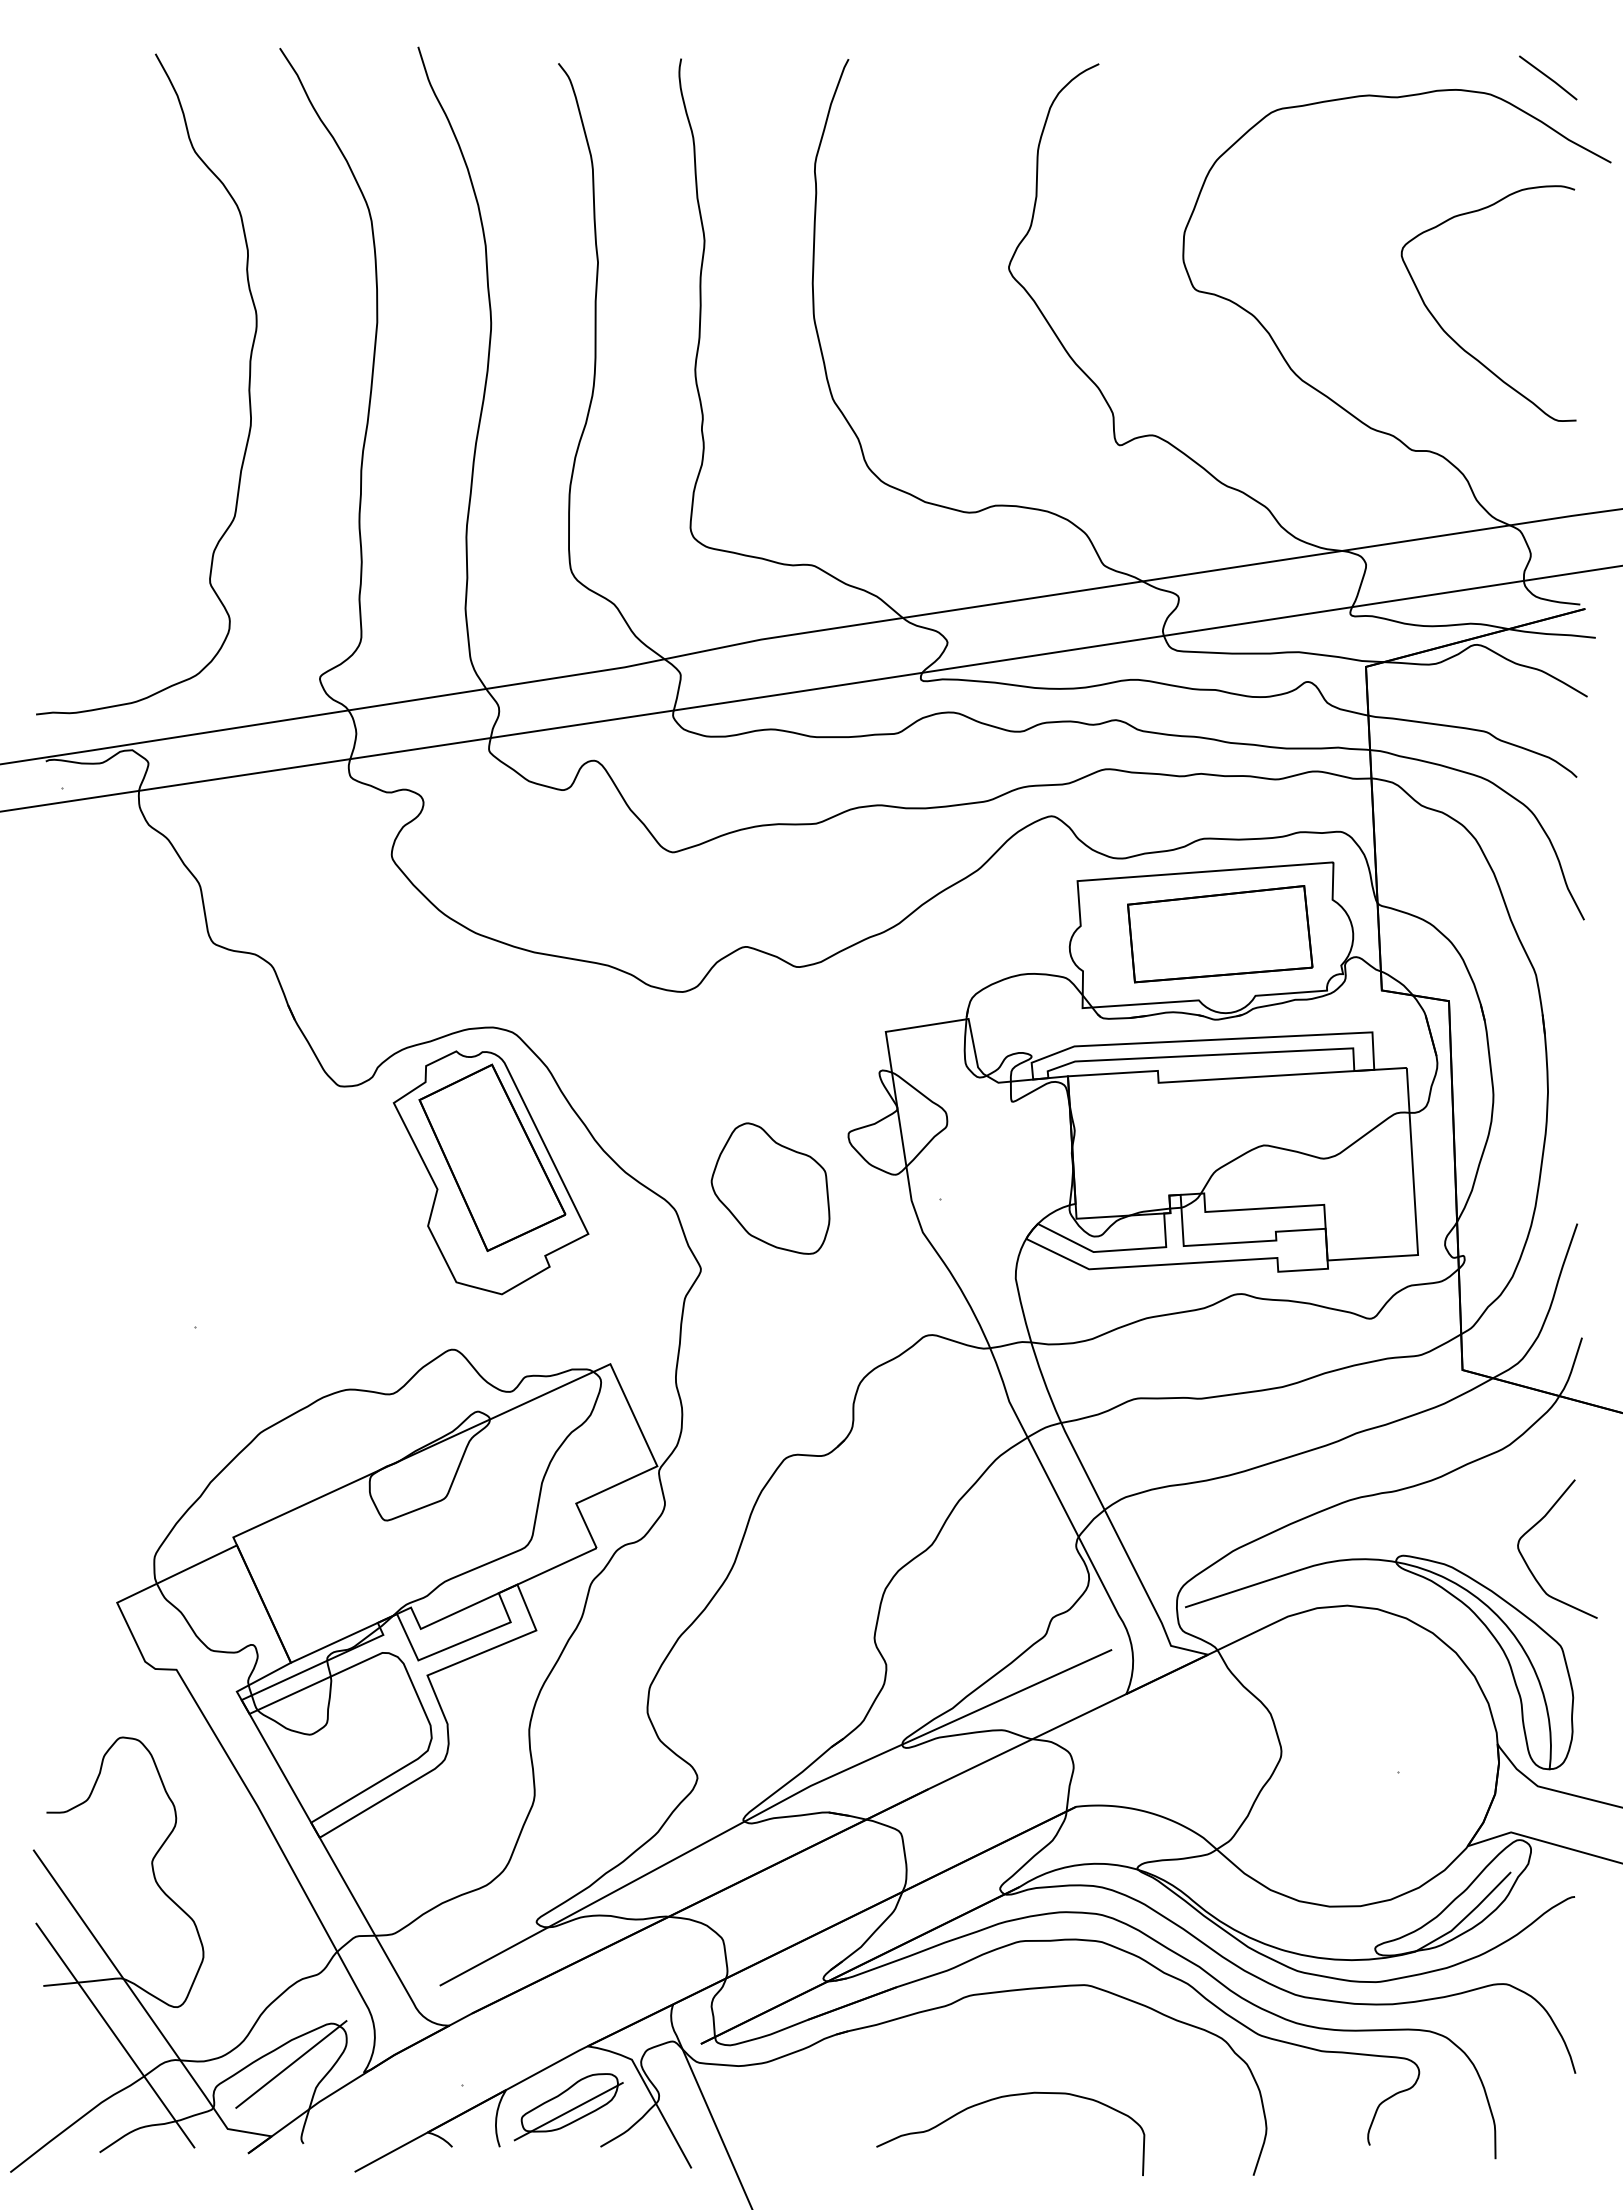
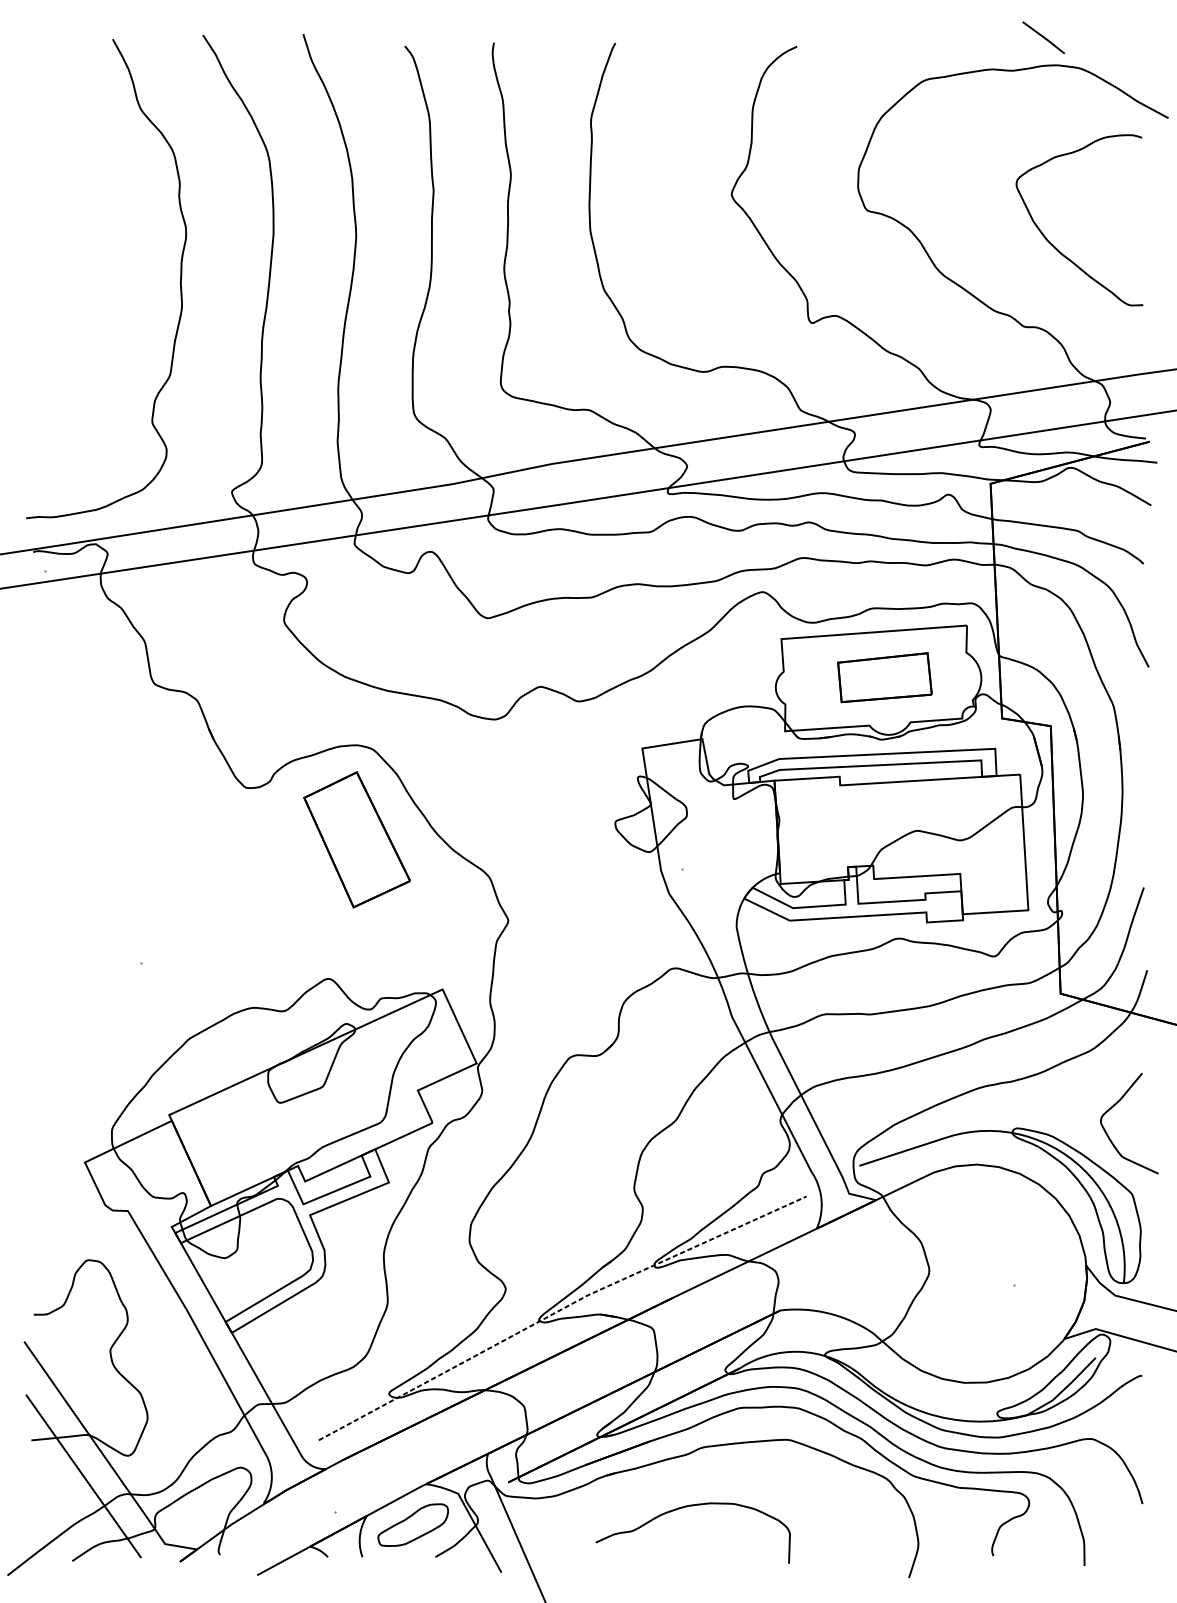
line: (1548, 77) -> (1043, 37), moved
part: (1220, 934) -> (885, 677), size x0.7
part: (490, 1172) -> (355, 850), removed
part: (770, 1188) -> (558, 862), removed
line: (771, 1807) -> (559, 1310), solid -> dashed
line: (291, 2064) -> (211, 1497), removed
curve: (1005, 2097) -> (689, 1506), moved
line: (568, 2111) -> (412, 1531), removed

